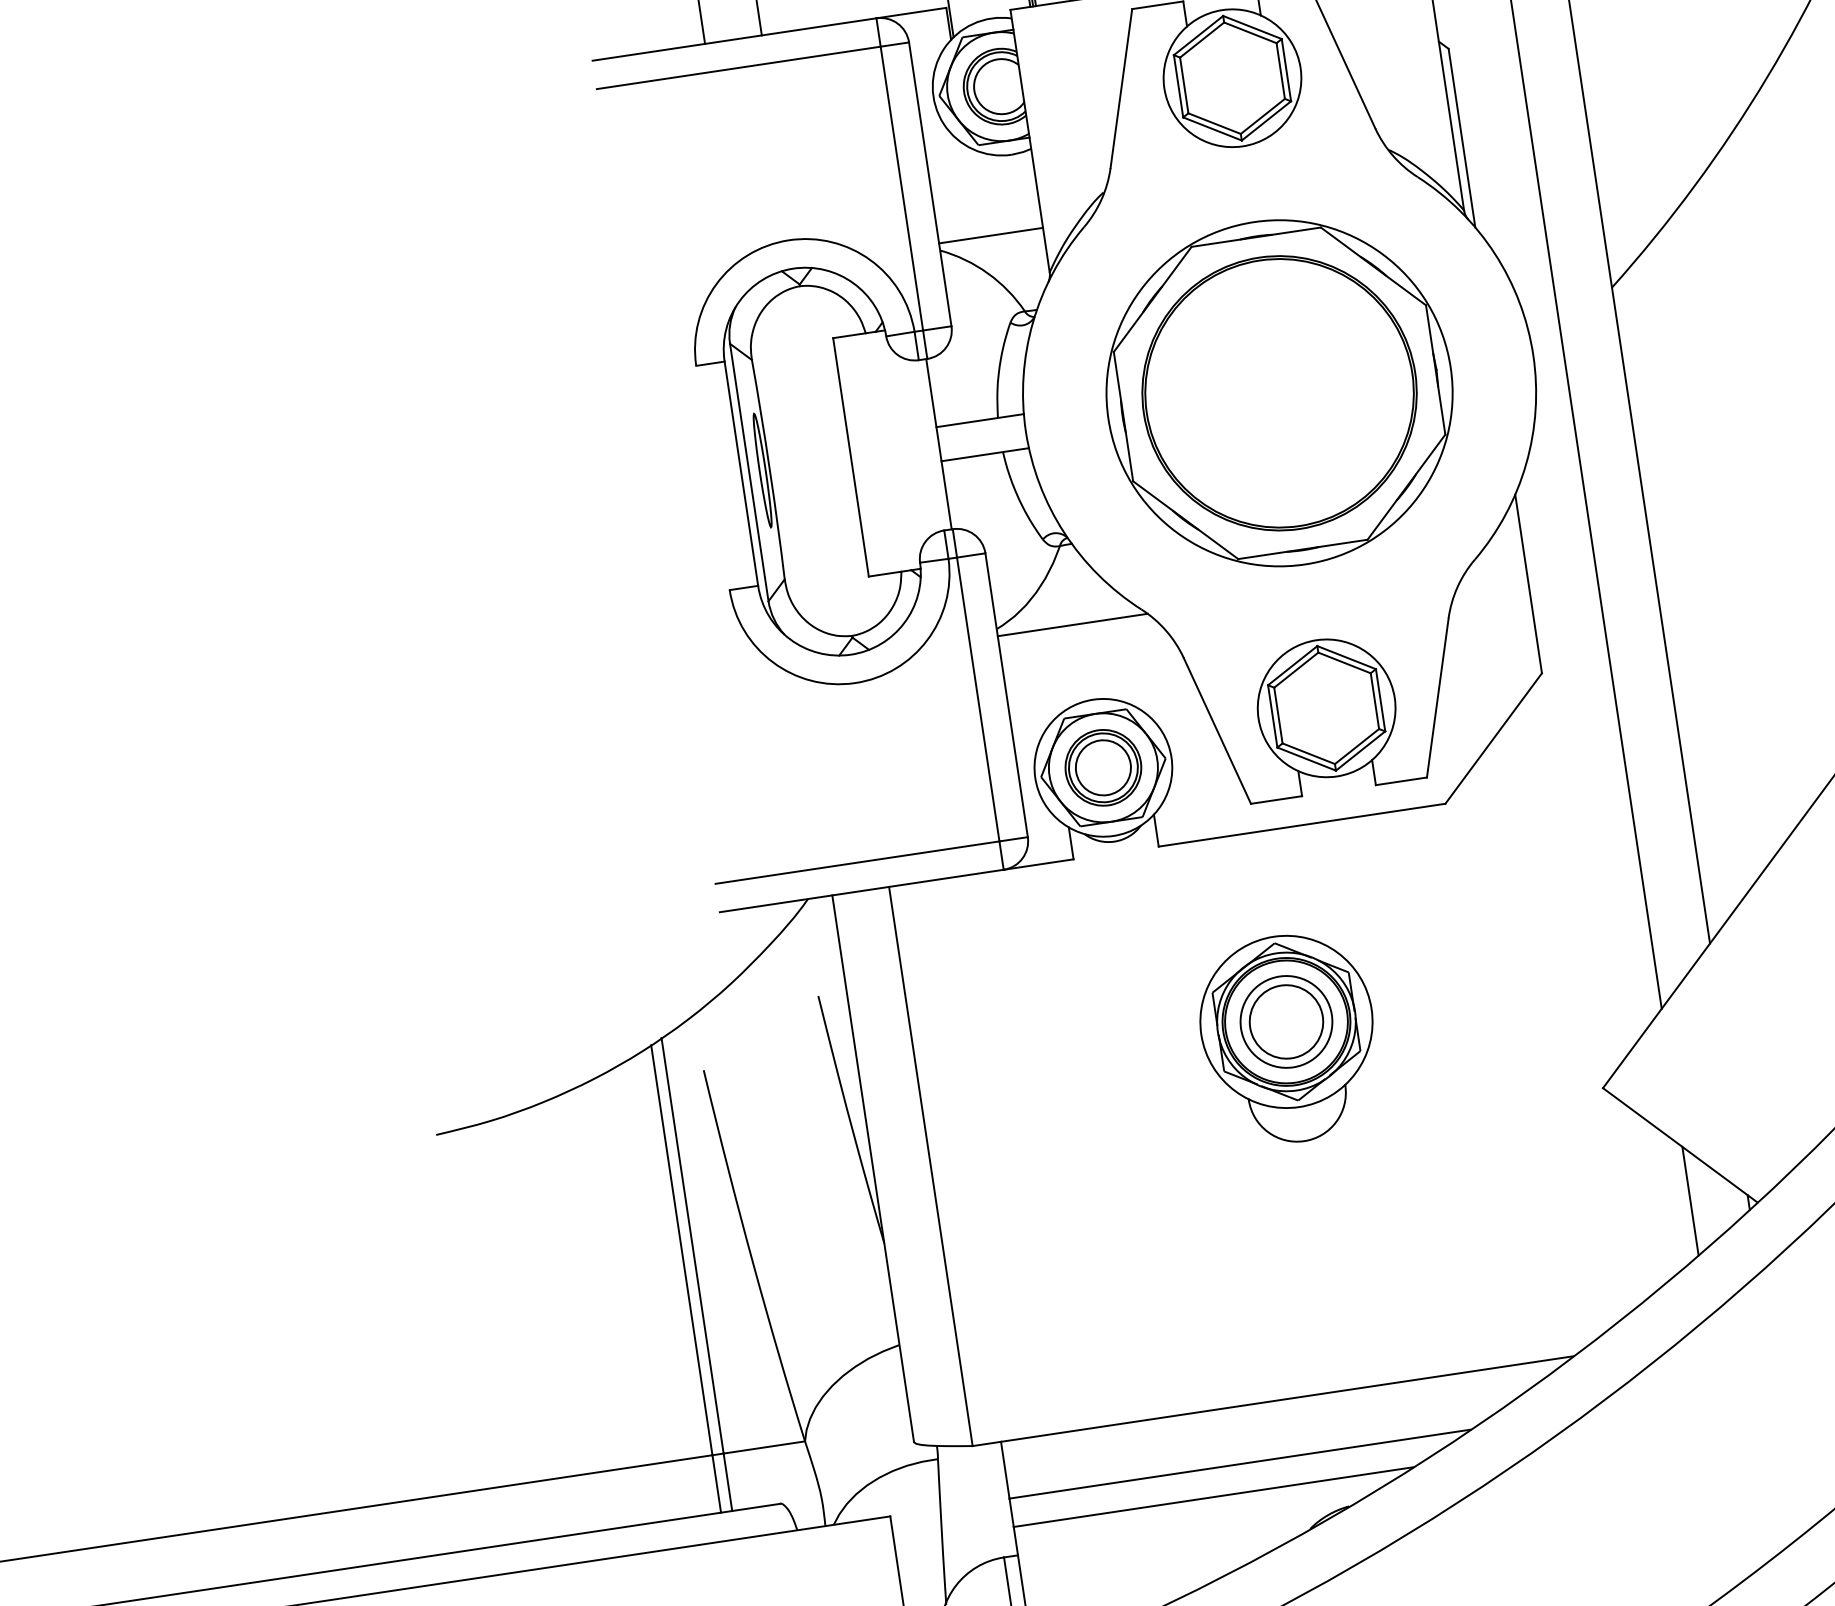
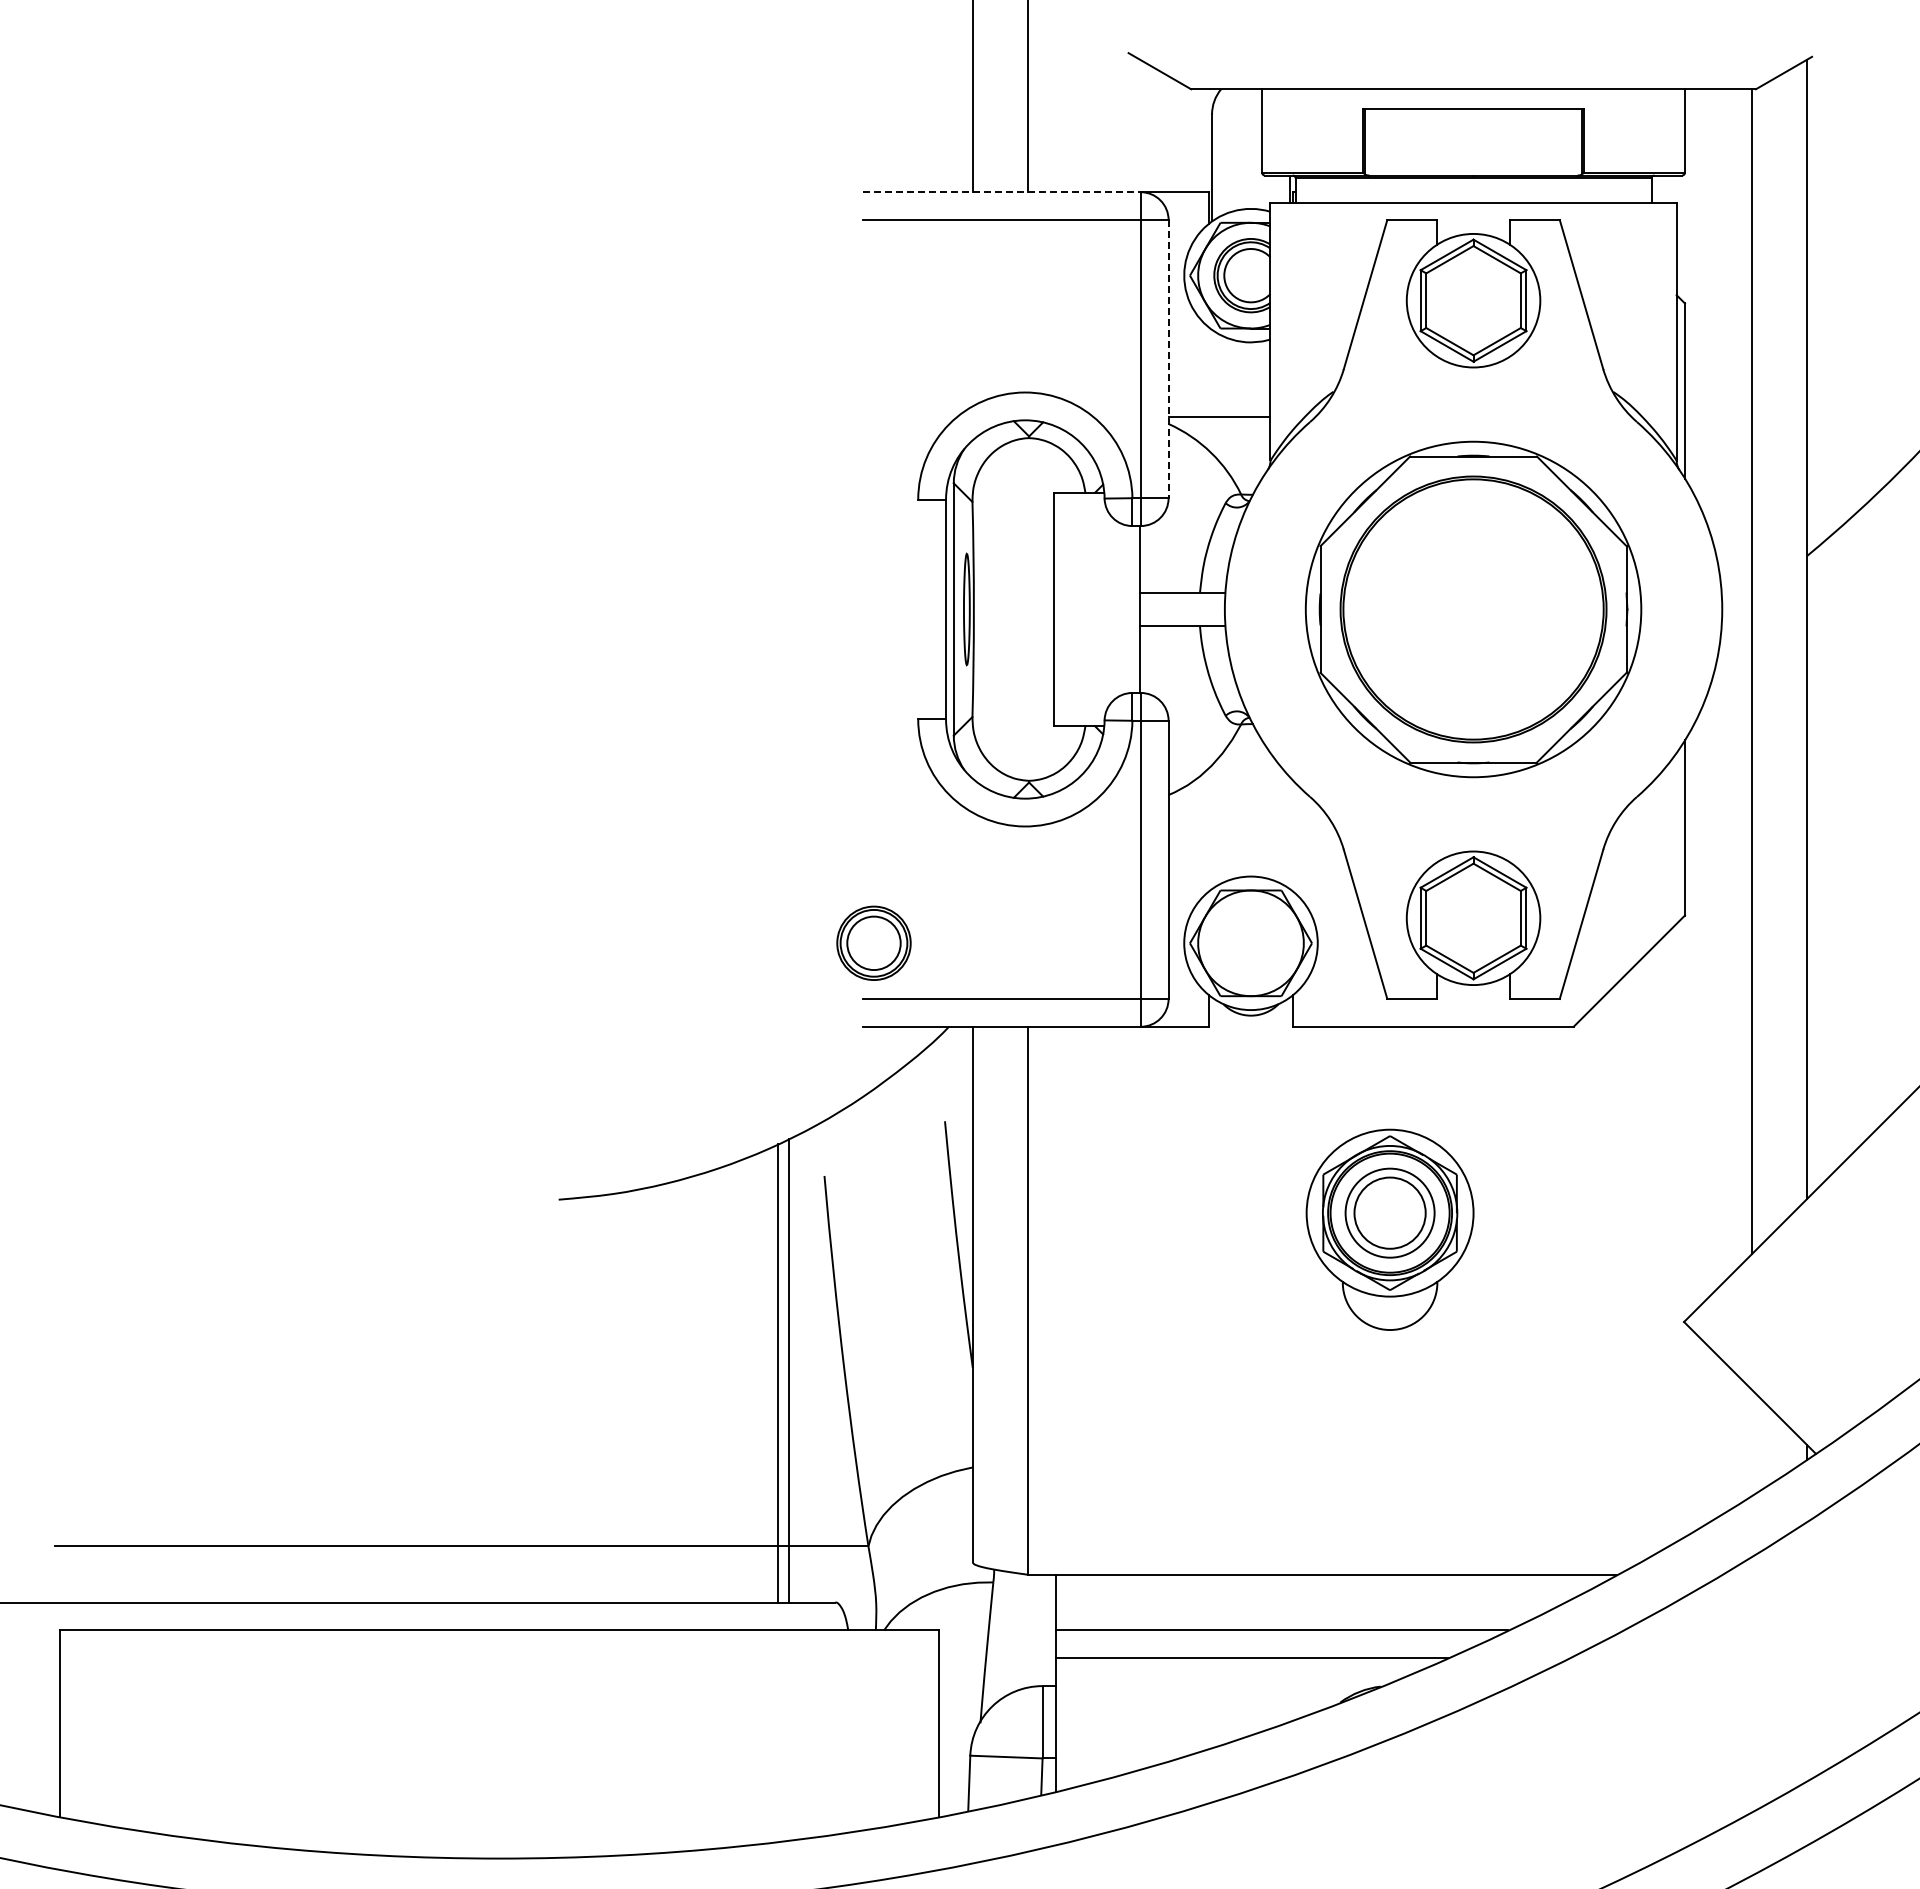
line: (735, 39) -> (1002, 192), solid -> dashed
line: (930, 184) -> (1168, 359), solid -> dashed
line: (1072, 625) -> (1241, 802), removed
part: (1102, 767) -> (873, 942), moved
line: (1690, 1200) -> (1751, 1442), removed

